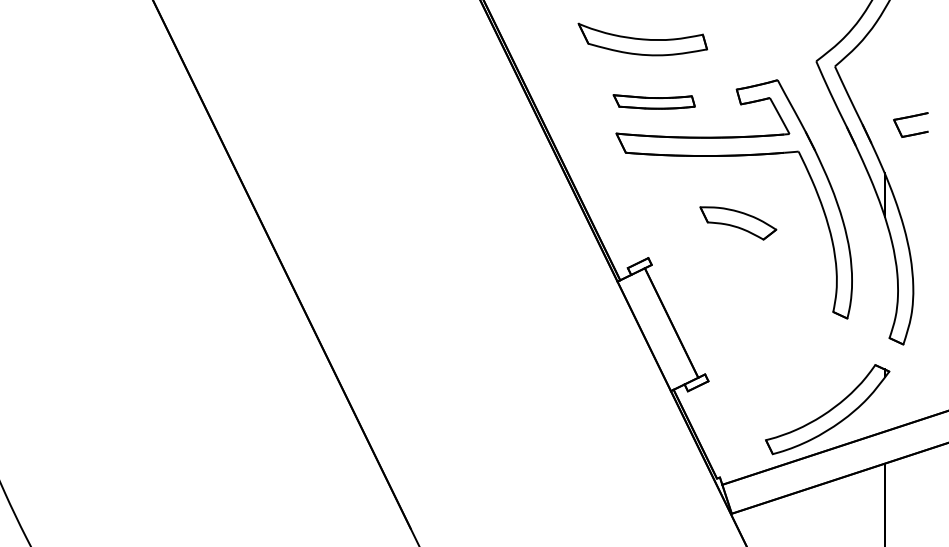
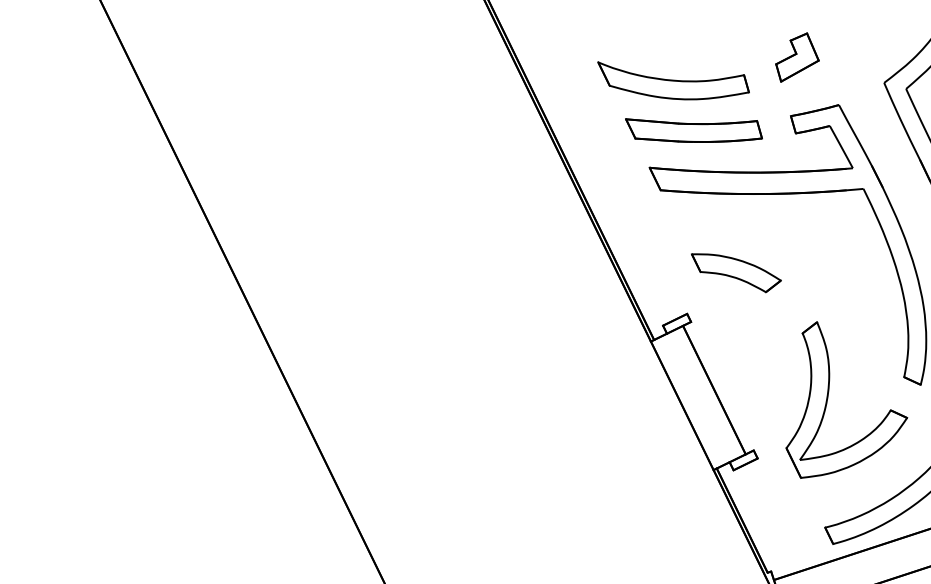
part: (642, 39) -> (673, 80), moved
part: (742, 39) -> (797, 57), added
part: (654, 101) -> (694, 130), size x1.43
part: (738, 223) -> (736, 273), moved
part: (769, 326) -> (829, 394), added

